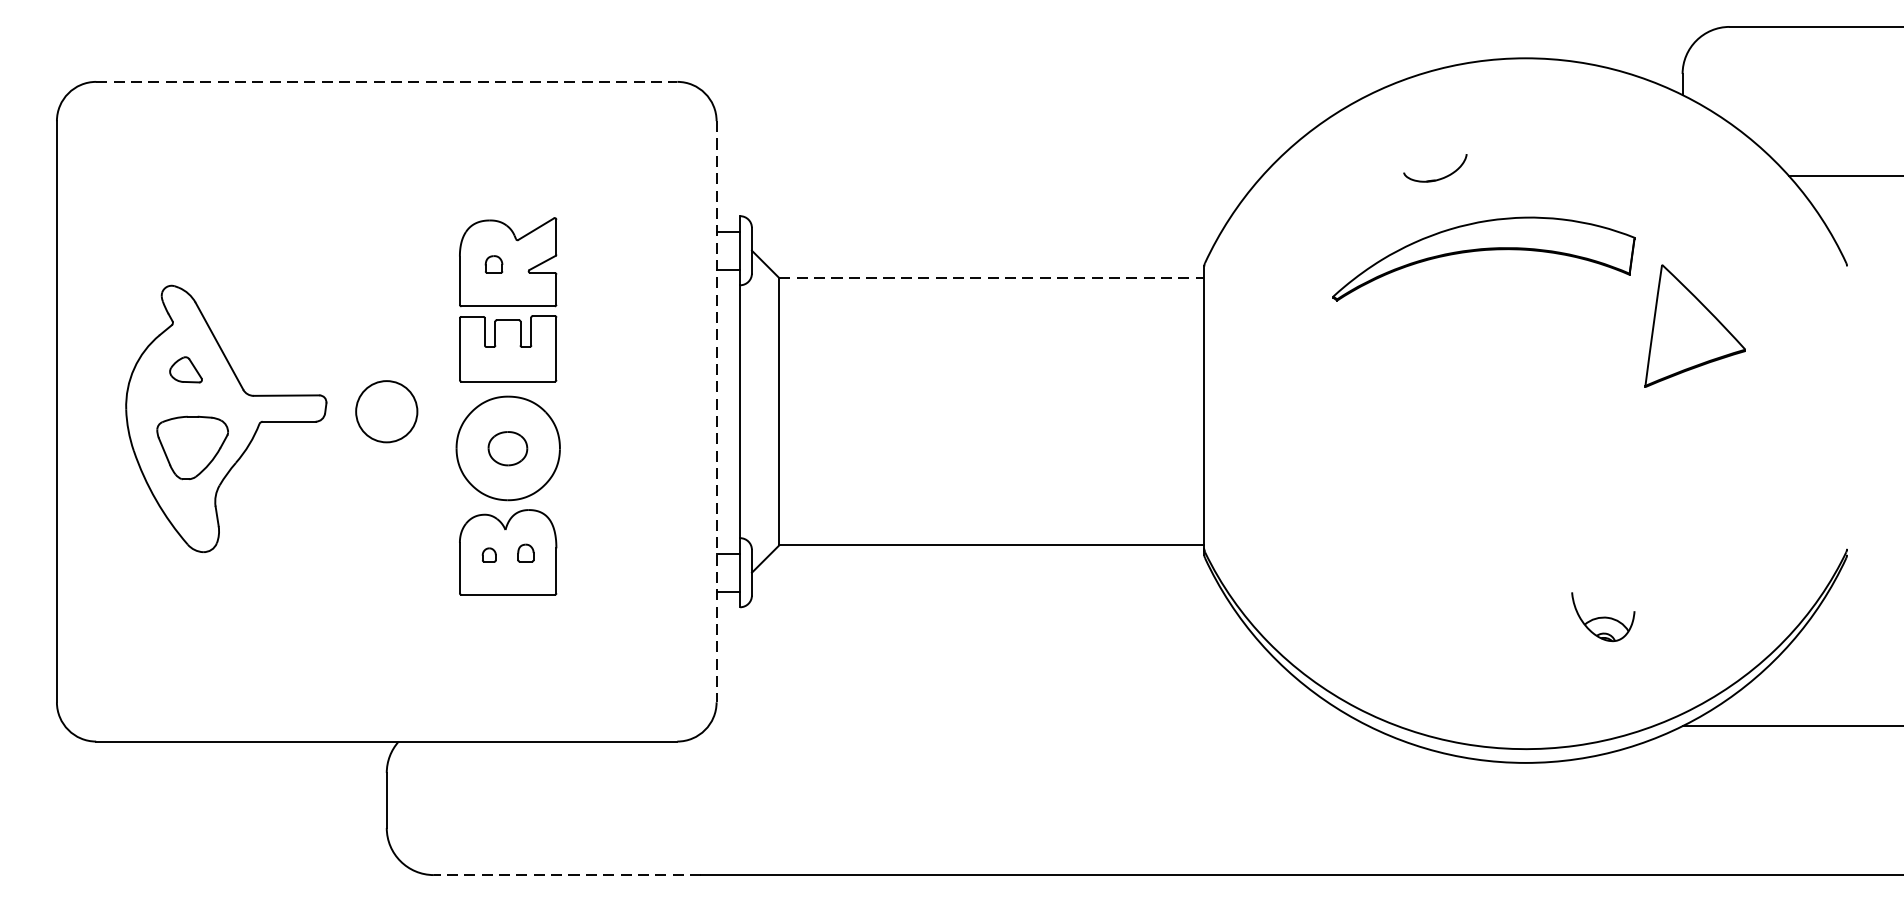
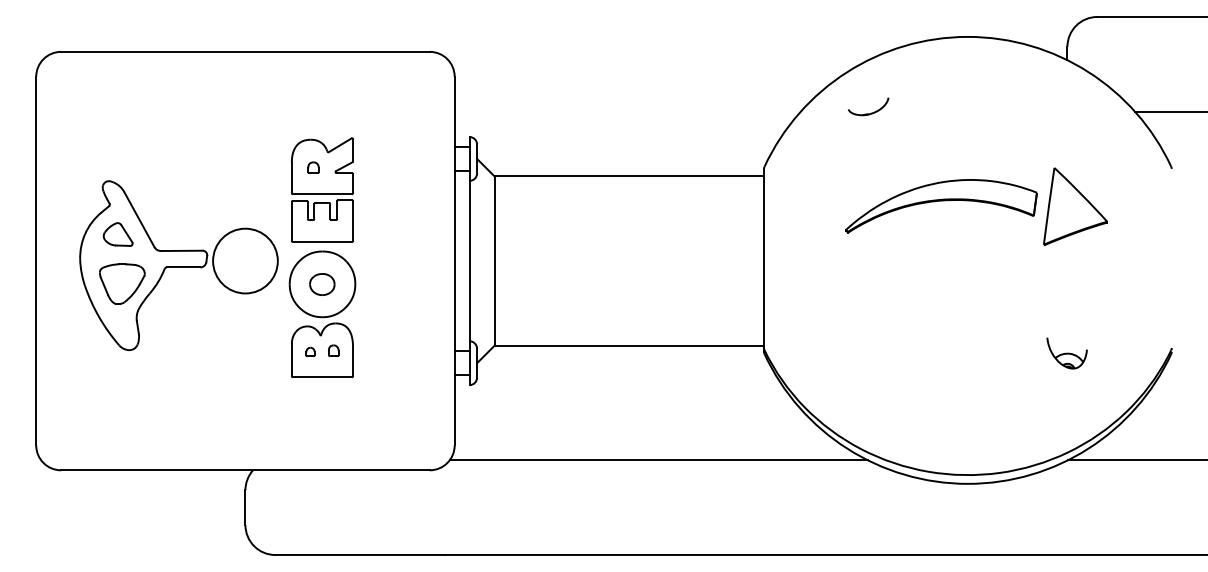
line: (386, 81) -> (245, 51), dashed -> solid
part: (1439, 177) -> (871, 112), moved
part: (1484, 259) -> (941, 206), moved
line: (992, 278) -> (629, 176), dashed -> solid
part: (185, 369) -> (117, 234), size x1.43
circle: (386, 410) -> (245, 260), size x1.67
line: (716, 412) -> (454, 261), dashed -> solid
part: (1602, 617) -> (1066, 353), moved
line: (1037, 726) -> (658, 460), added
line: (568, 875) -> (360, 555), dashed -> solid

